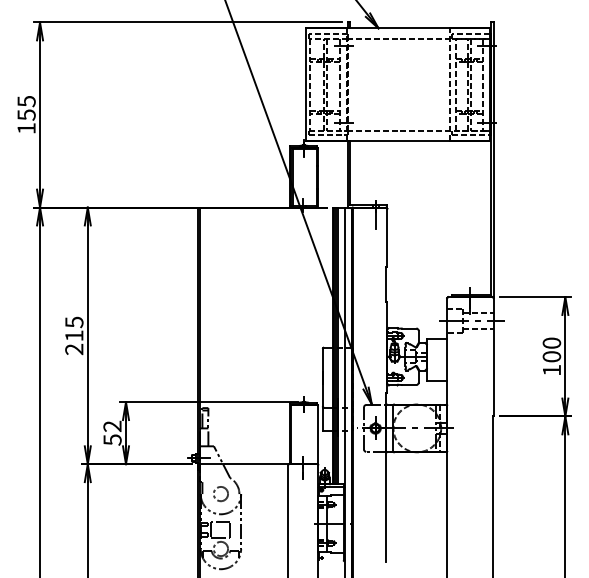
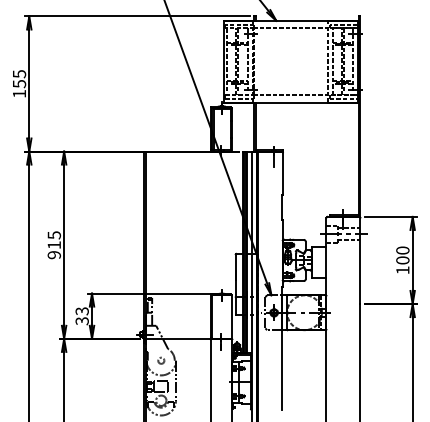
text: (74, 349) -> (54, 255), 215 -> 915
text: (112, 432) -> (82, 315), 52 -> 33
circle: (220, 494) -> (160, 360), size x0.6

